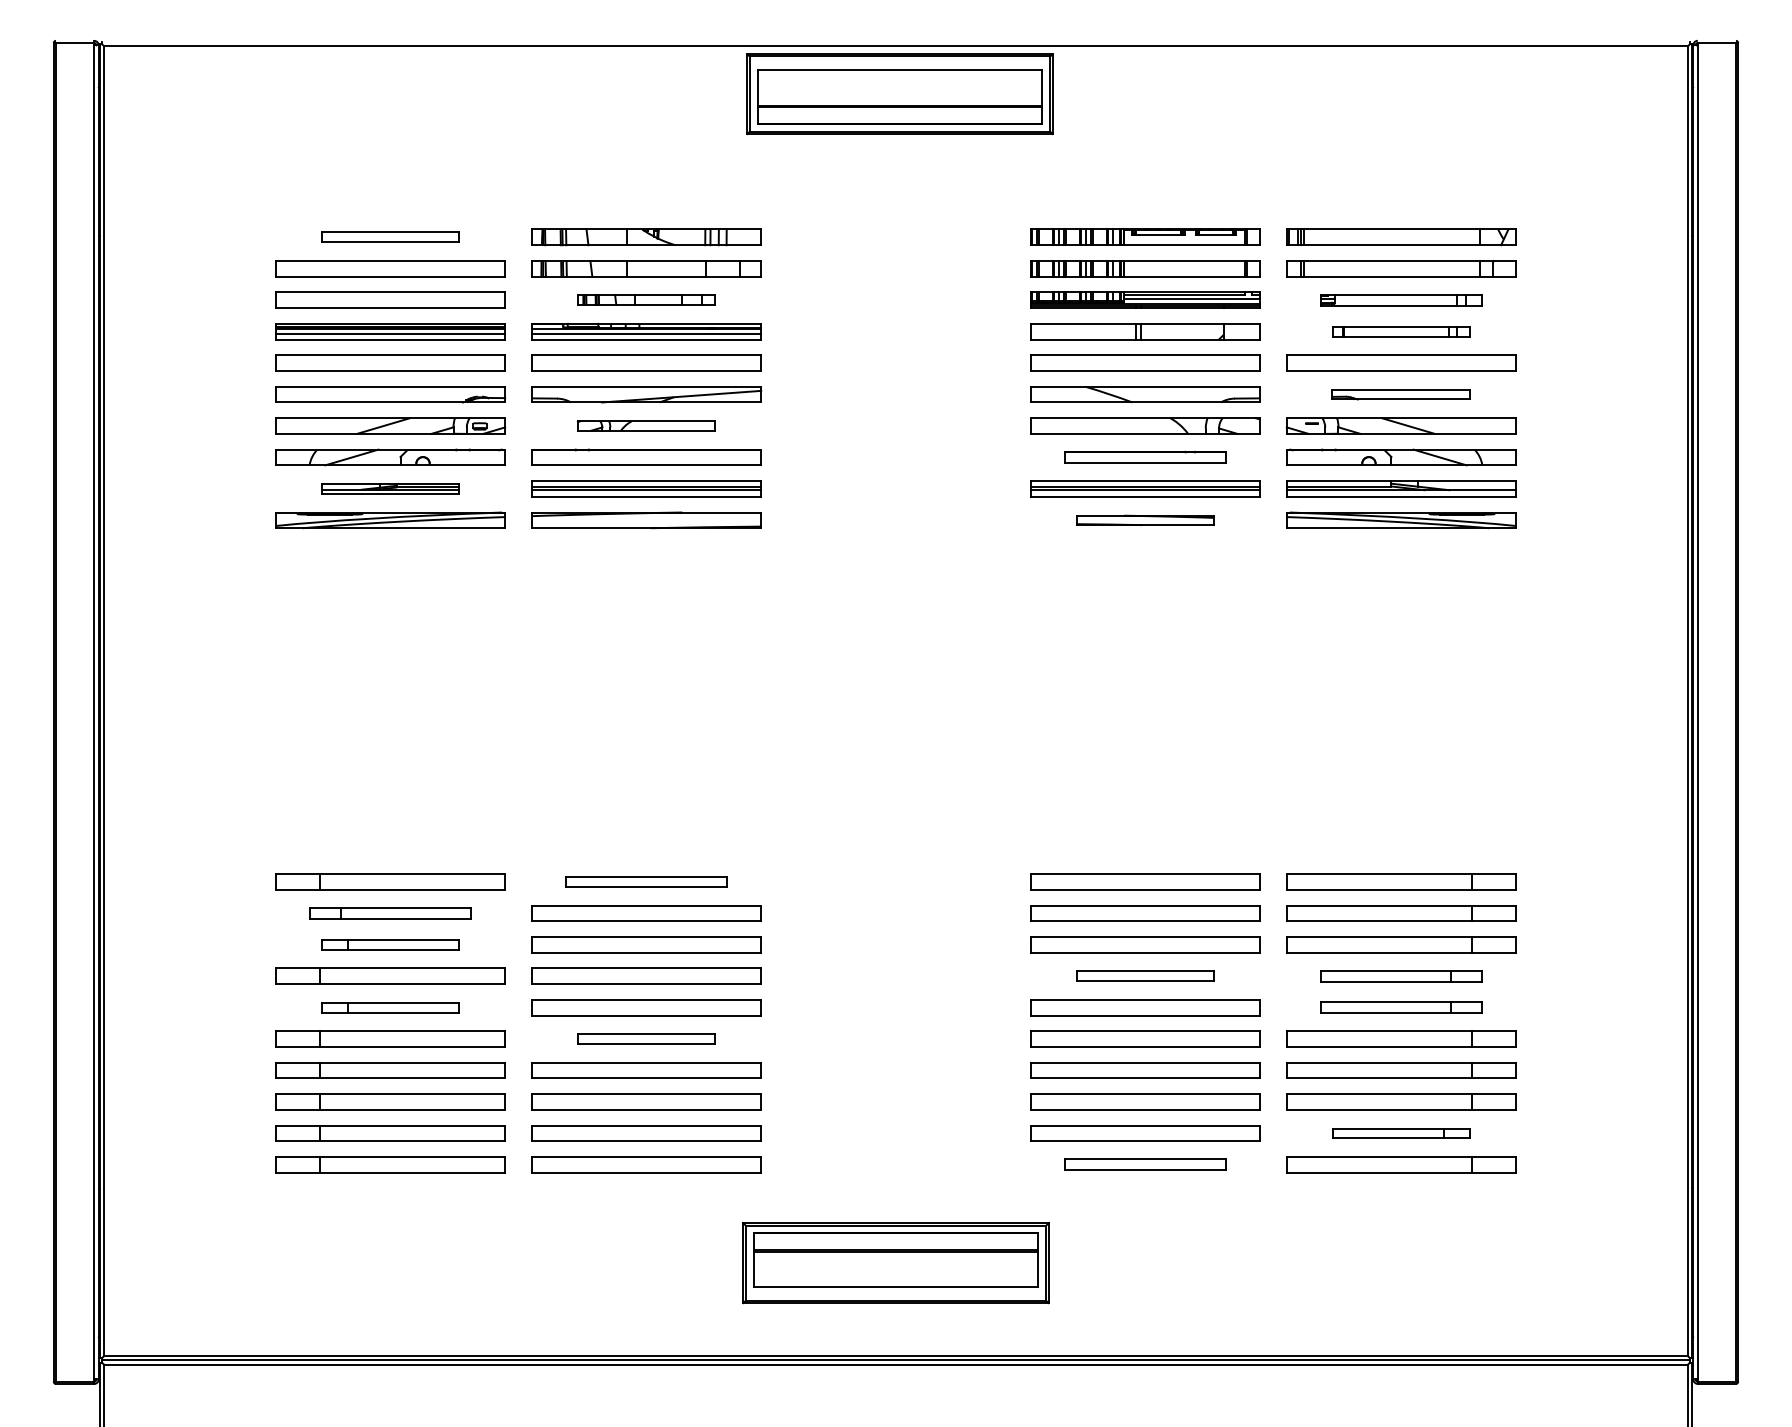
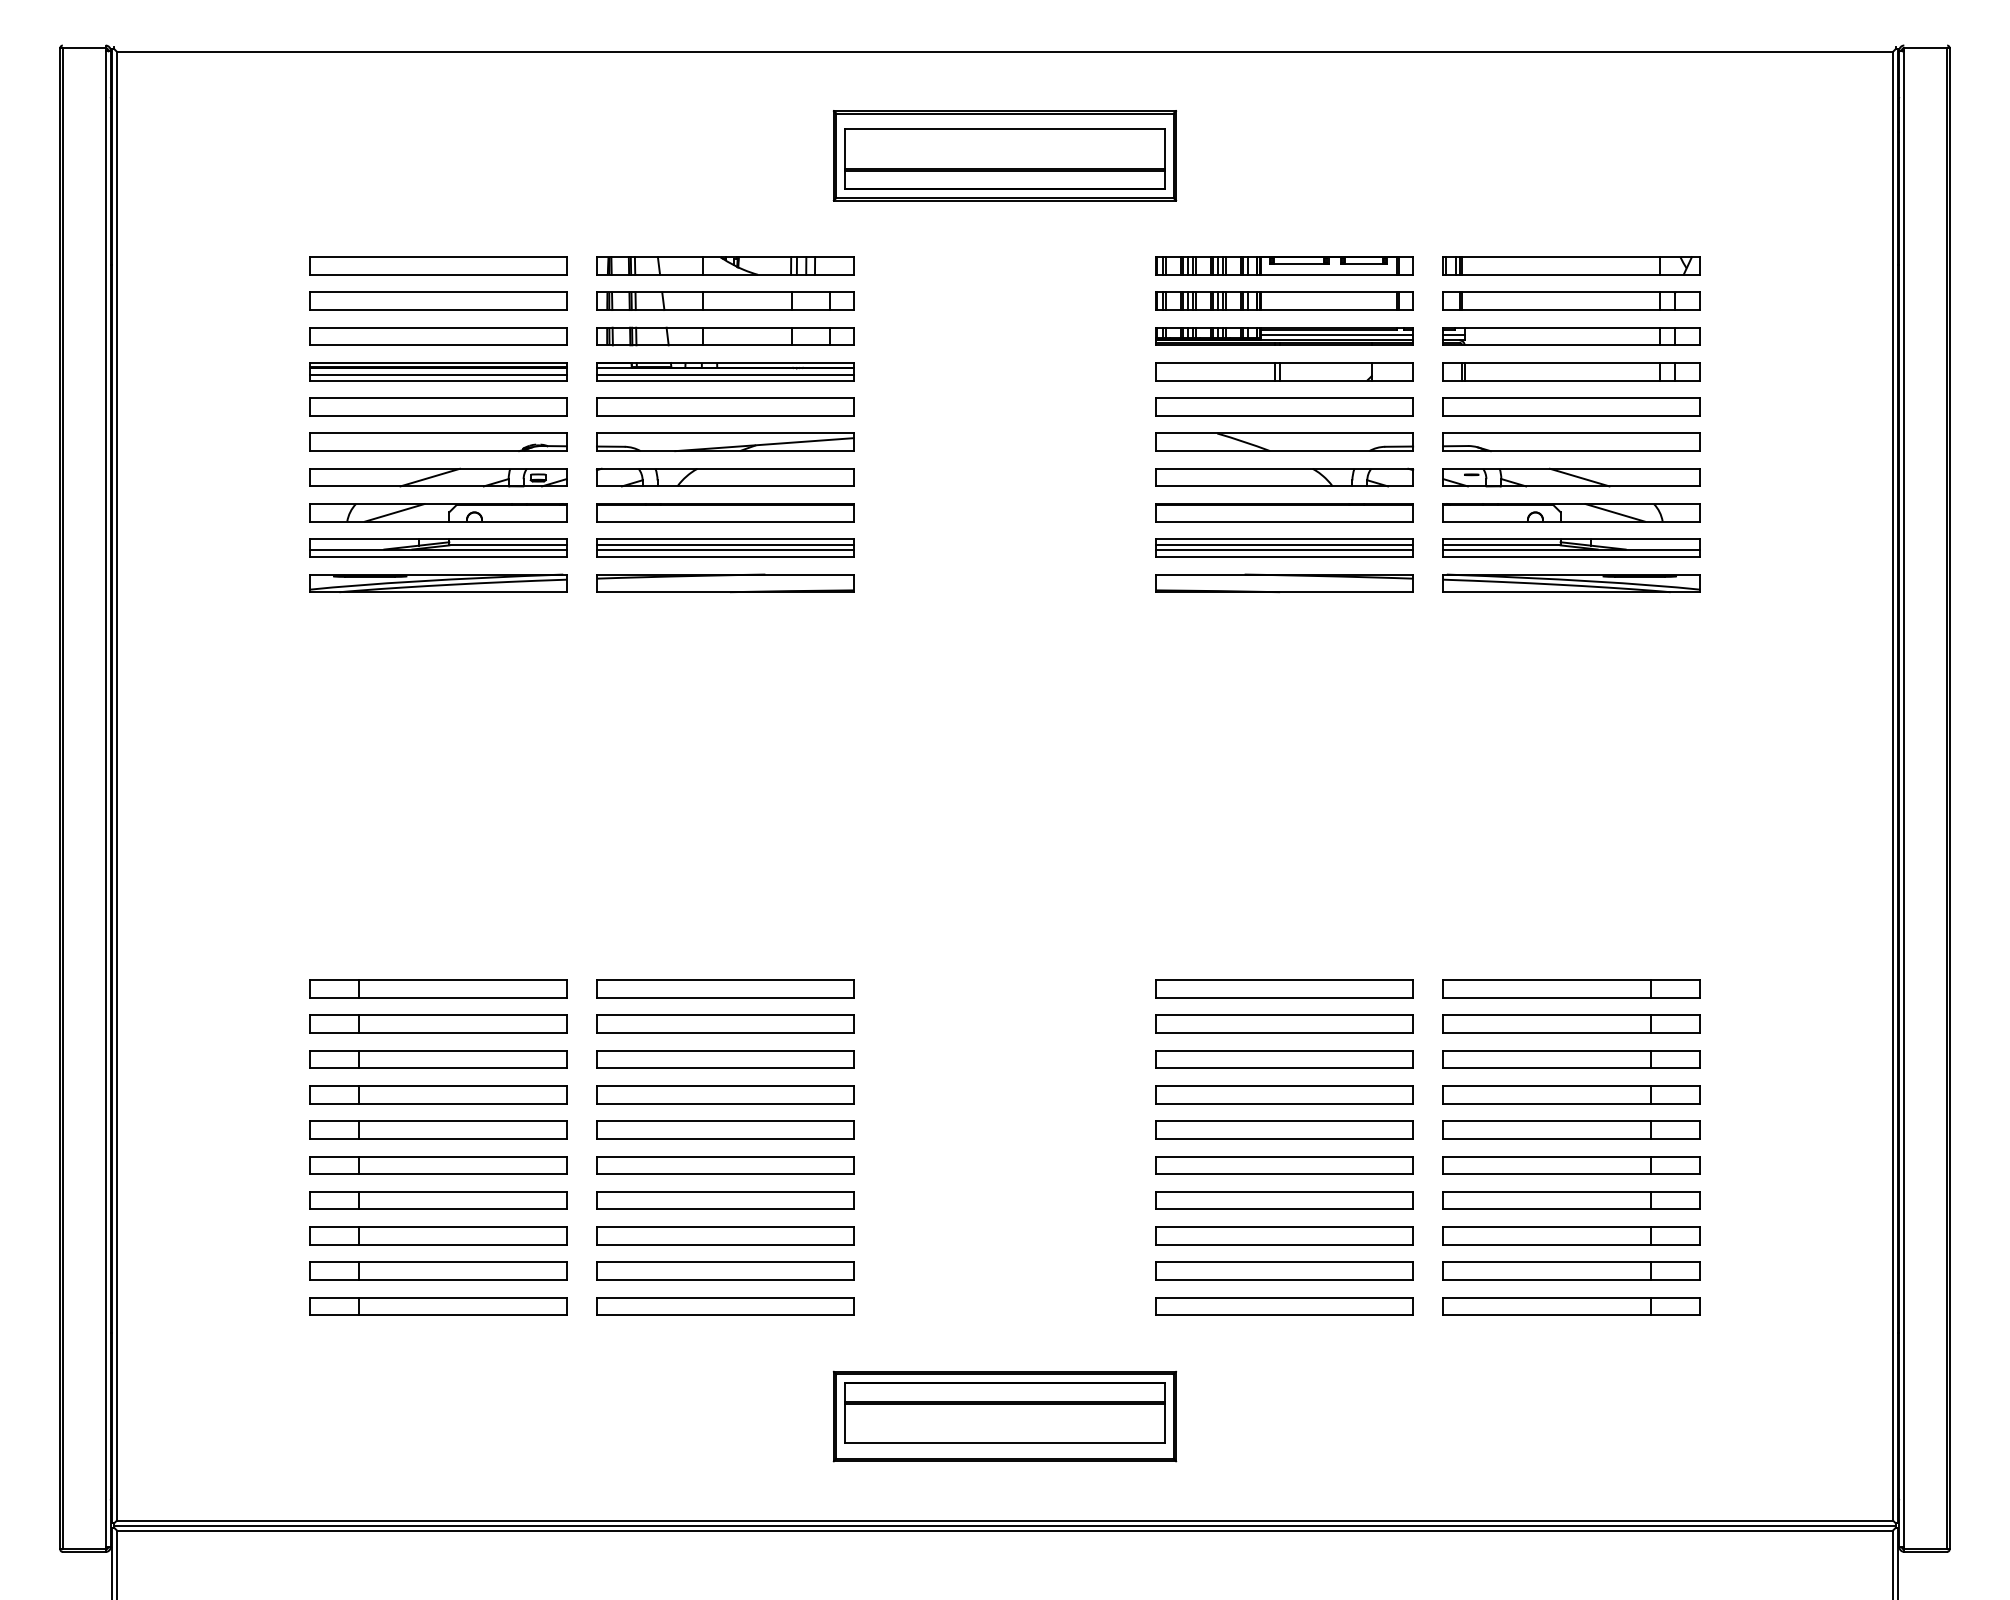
part: (899, 94) -> (1004, 156), moved
part: (390, 236) -> (438, 264), size x1.67
part: (646, 299) -> (725, 335), size x1.67
part: (1401, 299) -> (1571, 335), size x1.43
part: (1401, 331) -> (1571, 371), size x1.67
part: (1400, 394) -> (1570, 442), size x1.67
part: (646, 425) -> (725, 476), size x1.67
part: (1145, 456) -> (1284, 511), size x1.43
part: (390, 488) -> (438, 547), size x1.67
part: (1145, 520) -> (1284, 583), size x1.67
part: (646, 881) -> (725, 988), size x1.43
part: (390, 913) -> (438, 1024), size x1.43
part: (390, 944) -> (438, 1059), size x1.67
part: (1145, 975) -> (1284, 1093), size x1.67
part: (1401, 975) -> (1571, 1093), size x1.43
part: (390, 1007) -> (438, 1129), size x1.67
part: (1401, 1007) -> (1571, 1129), size x1.43
part: (646, 1038) -> (725, 1164), size x1.67
part: (1401, 1133) -> (1571, 1271), size x1.67
part: (1145, 1164) -> (1284, 1305), size x1.43

